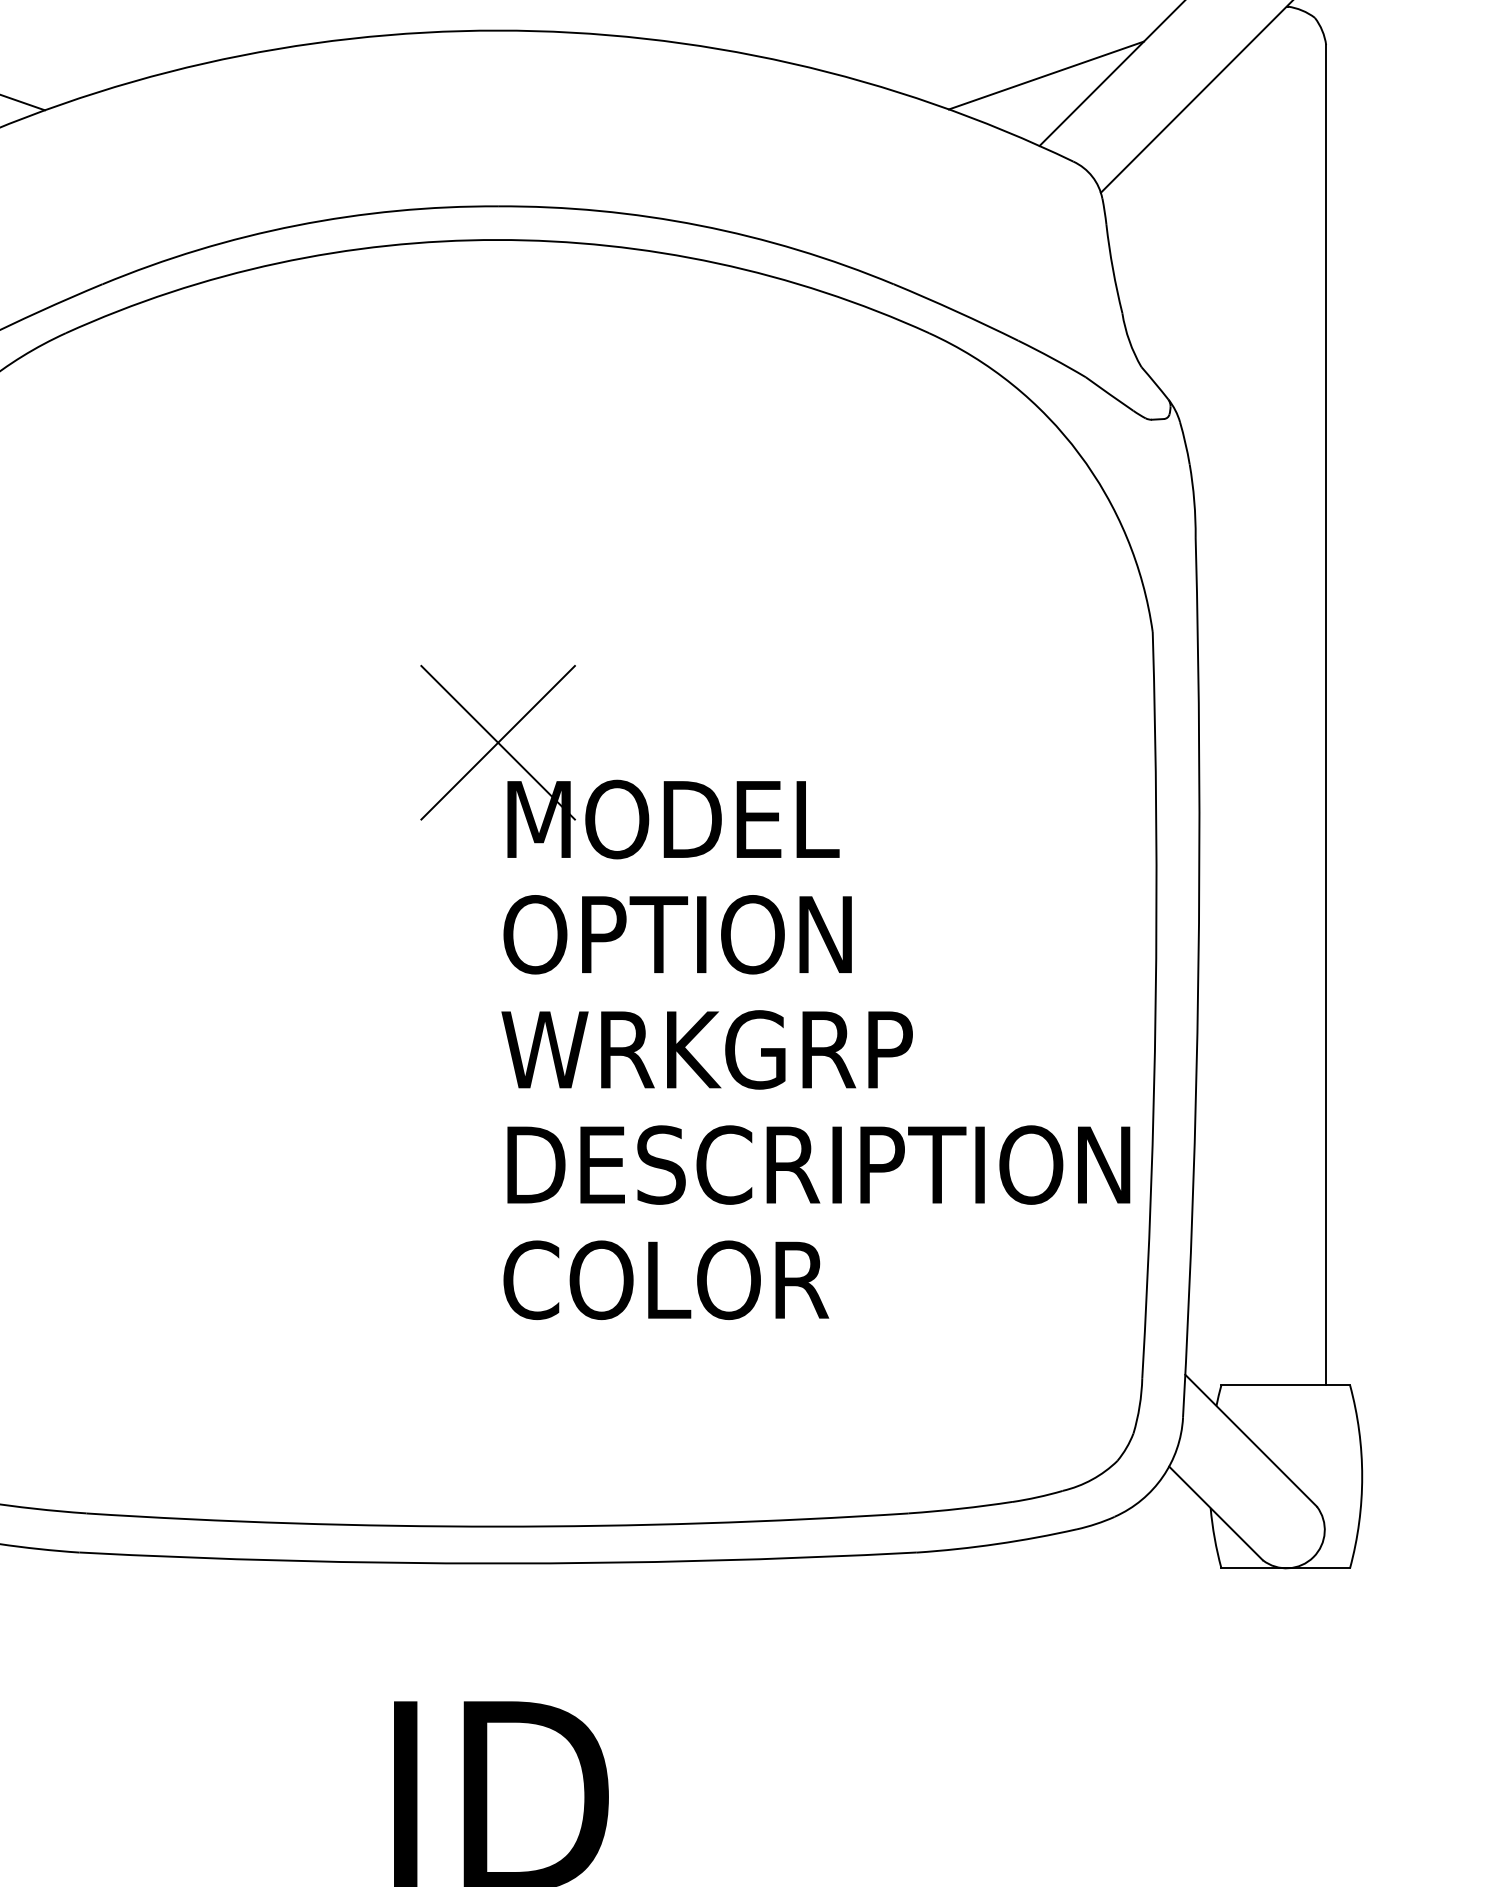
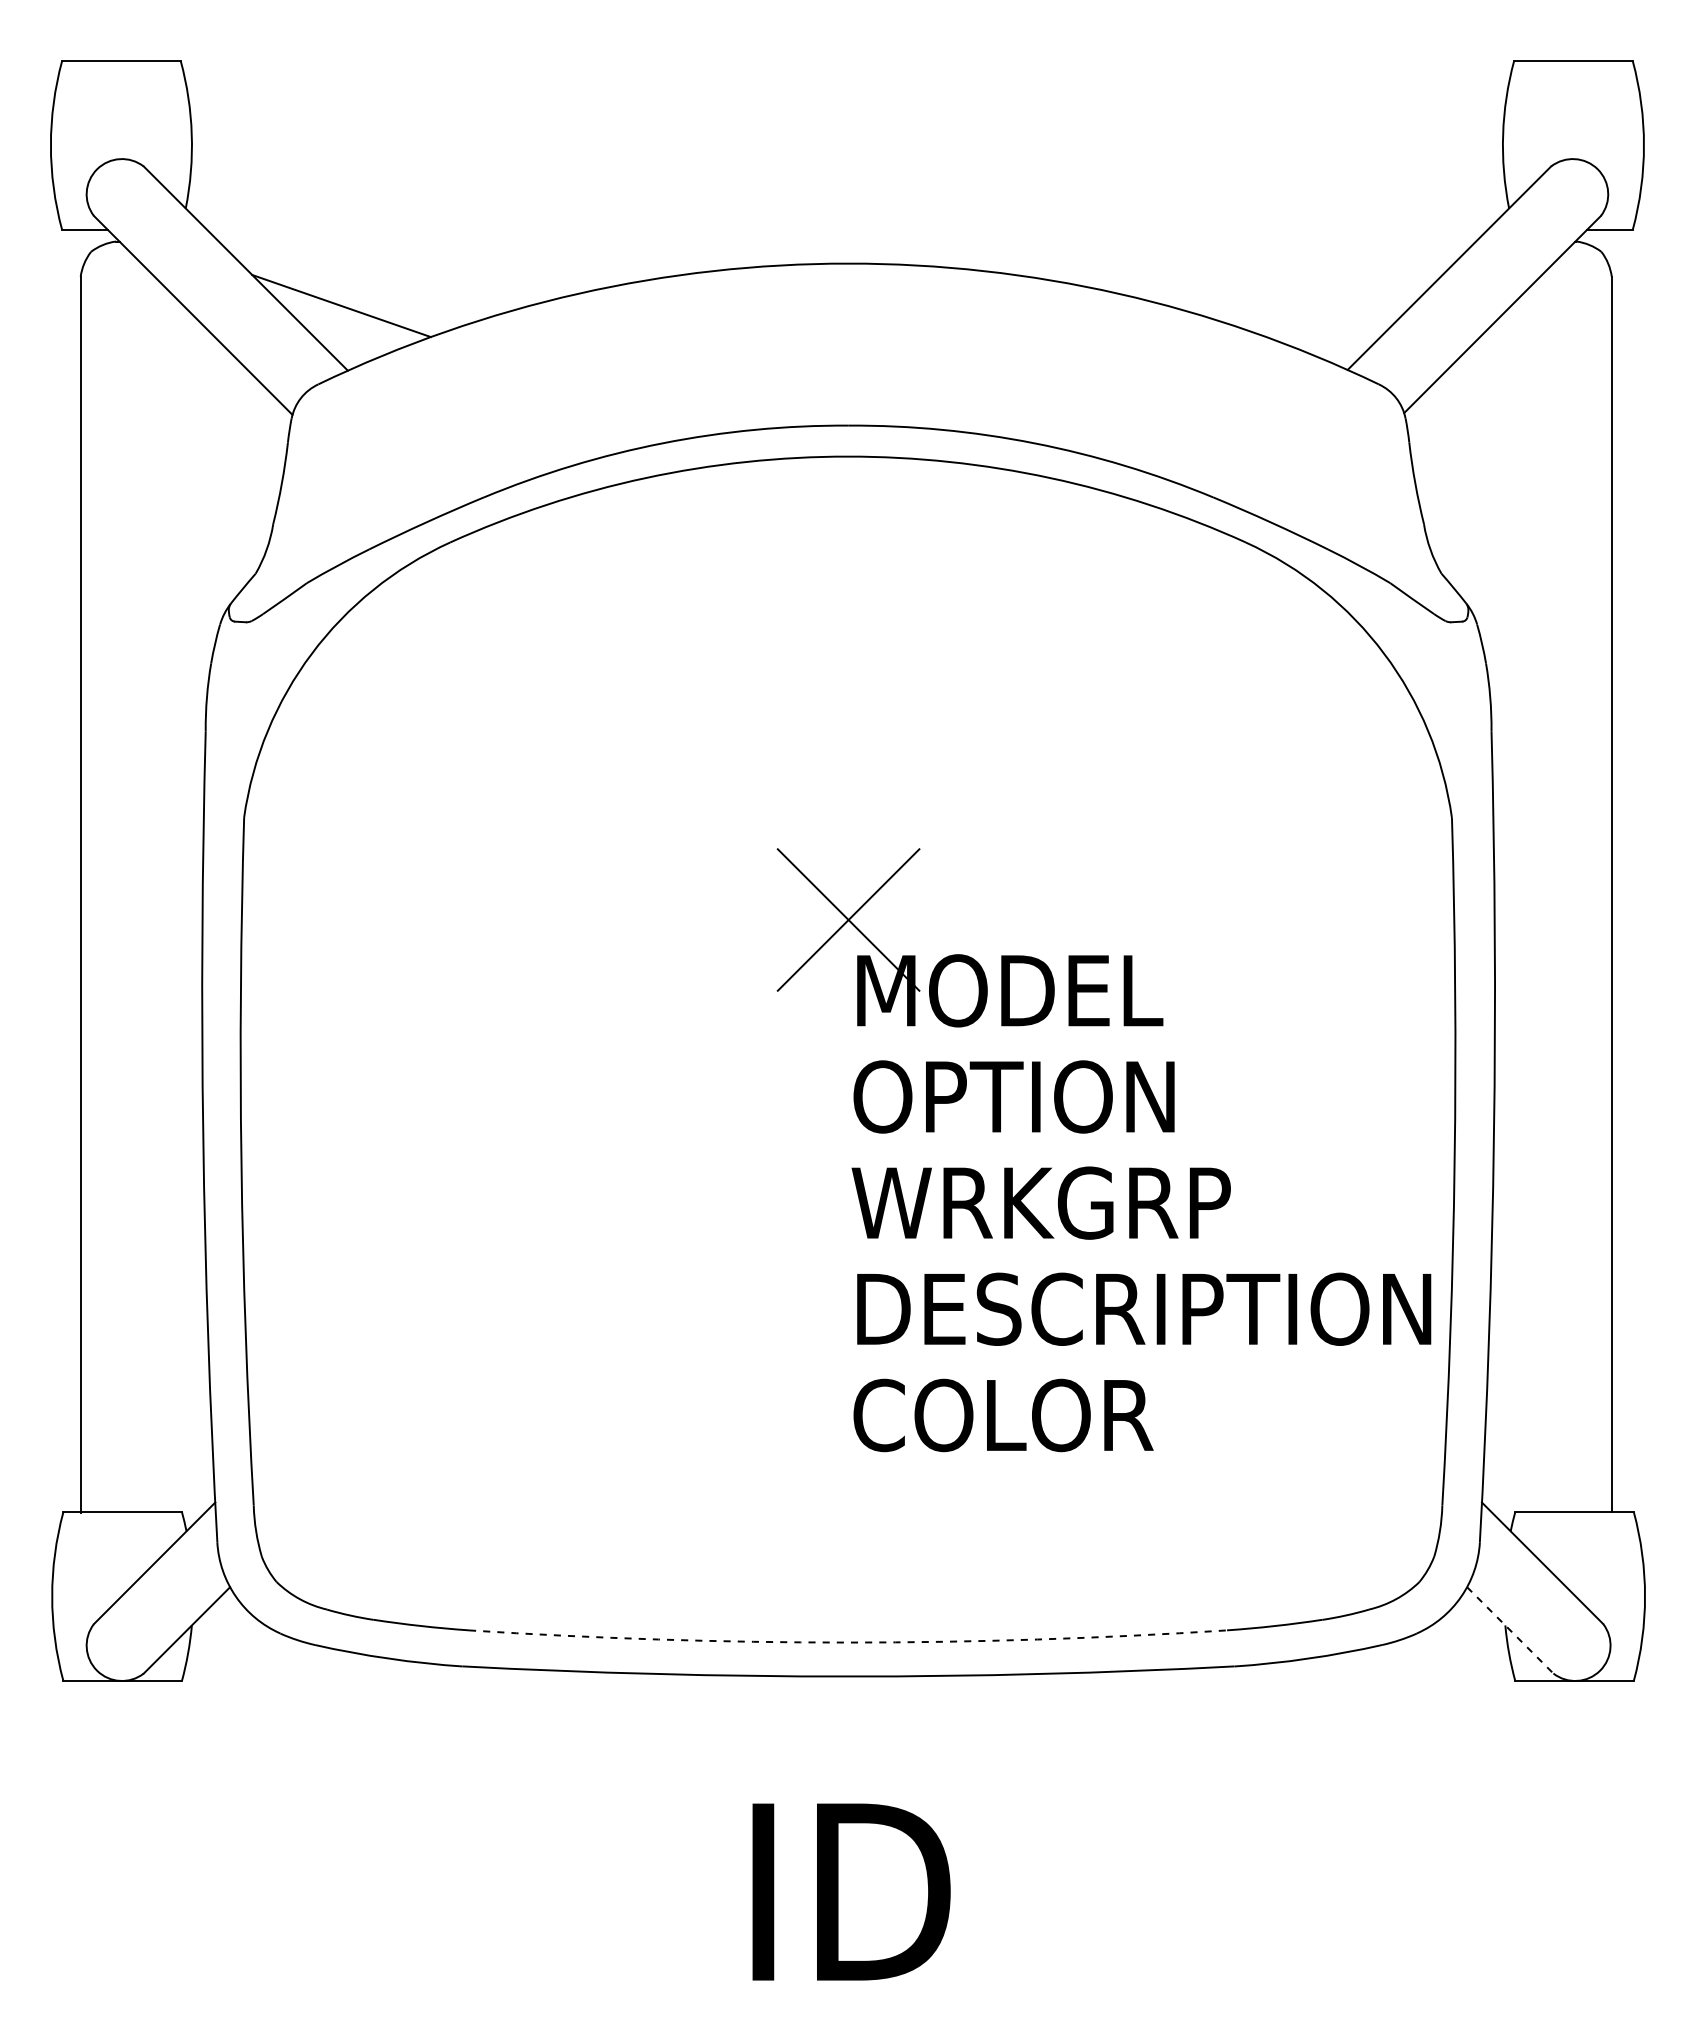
line: (1045, 74) -> (1353, 304), removed
line: (1216, 1513) -> (1510, 1630), solid -> dashed
arc: (498, 1526) -> (848, 1642), solid -> dashed

